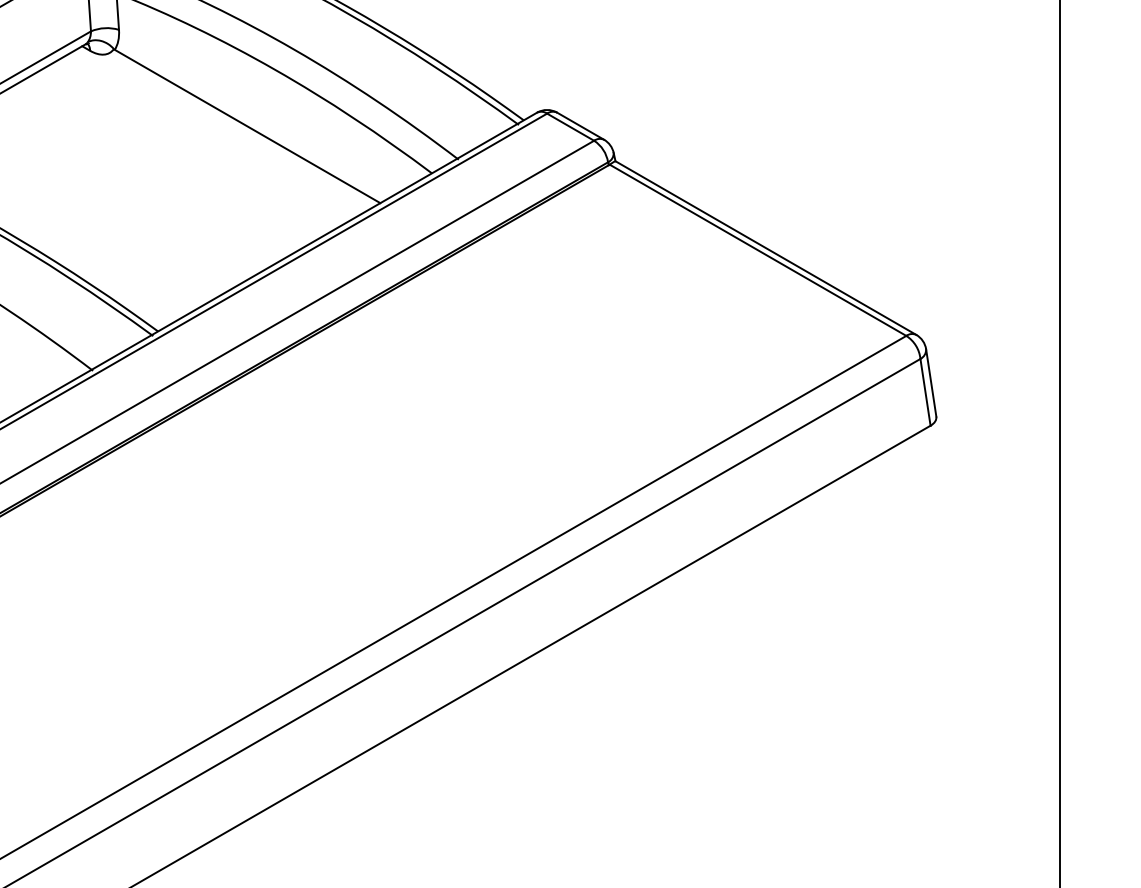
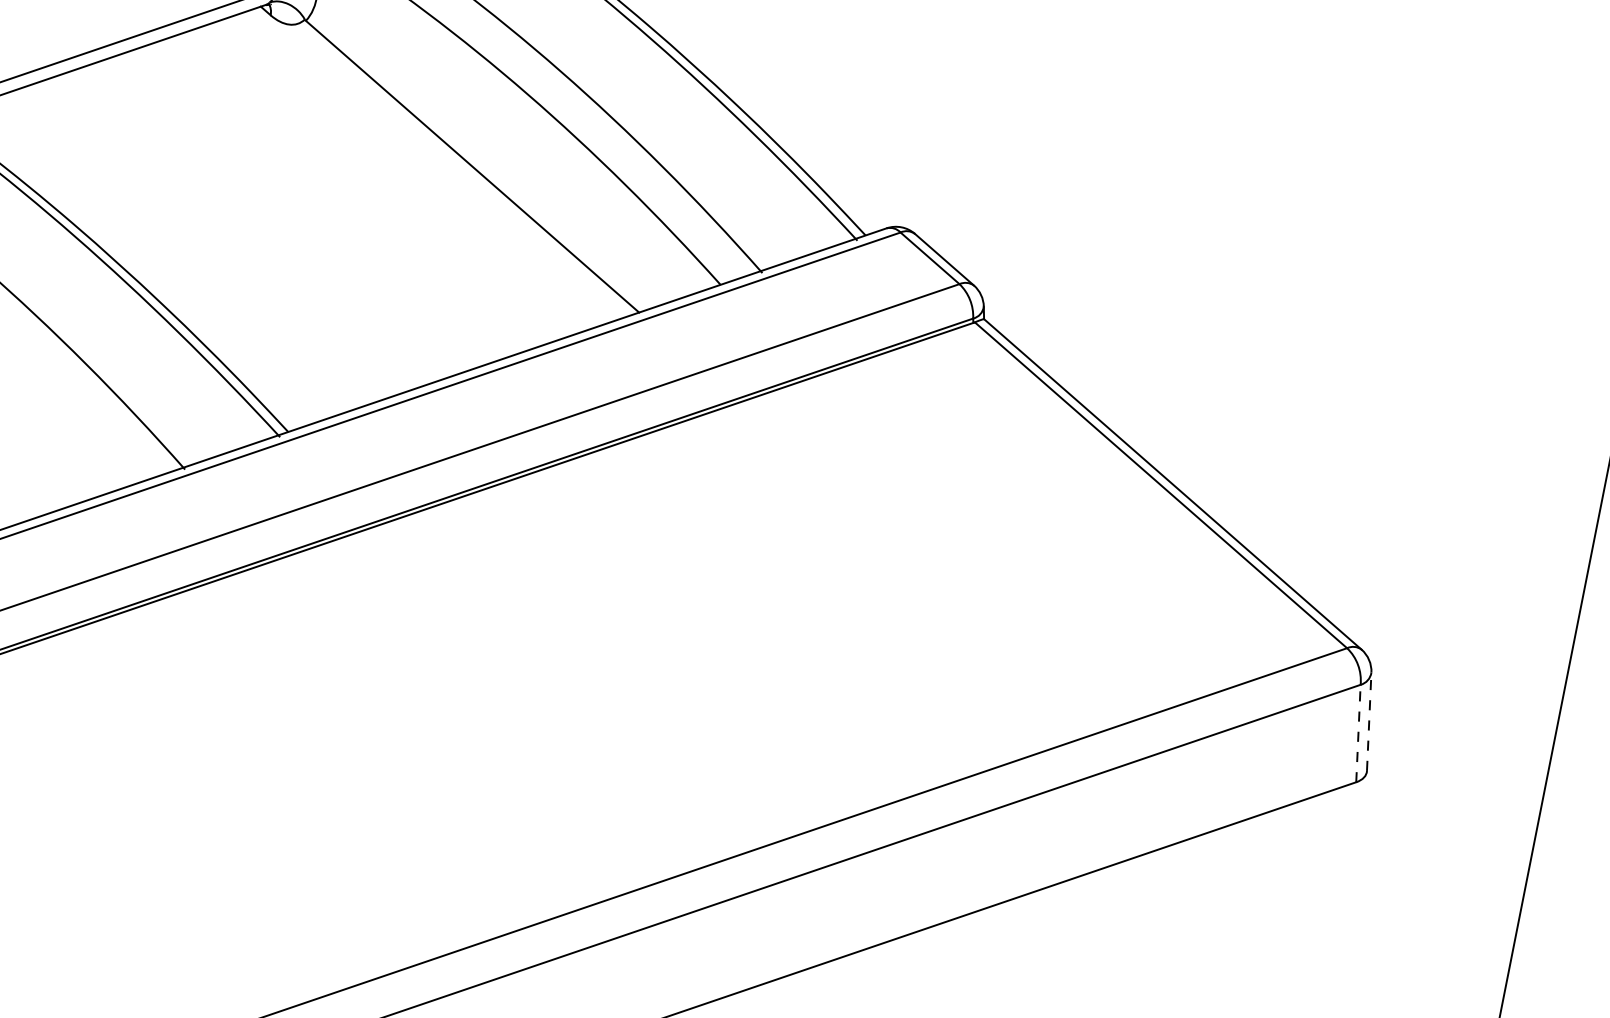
line: (931, 382) -> (1369, 721), solid -> dashed
line: (925, 392) -> (1358, 733), solid -> dashed

